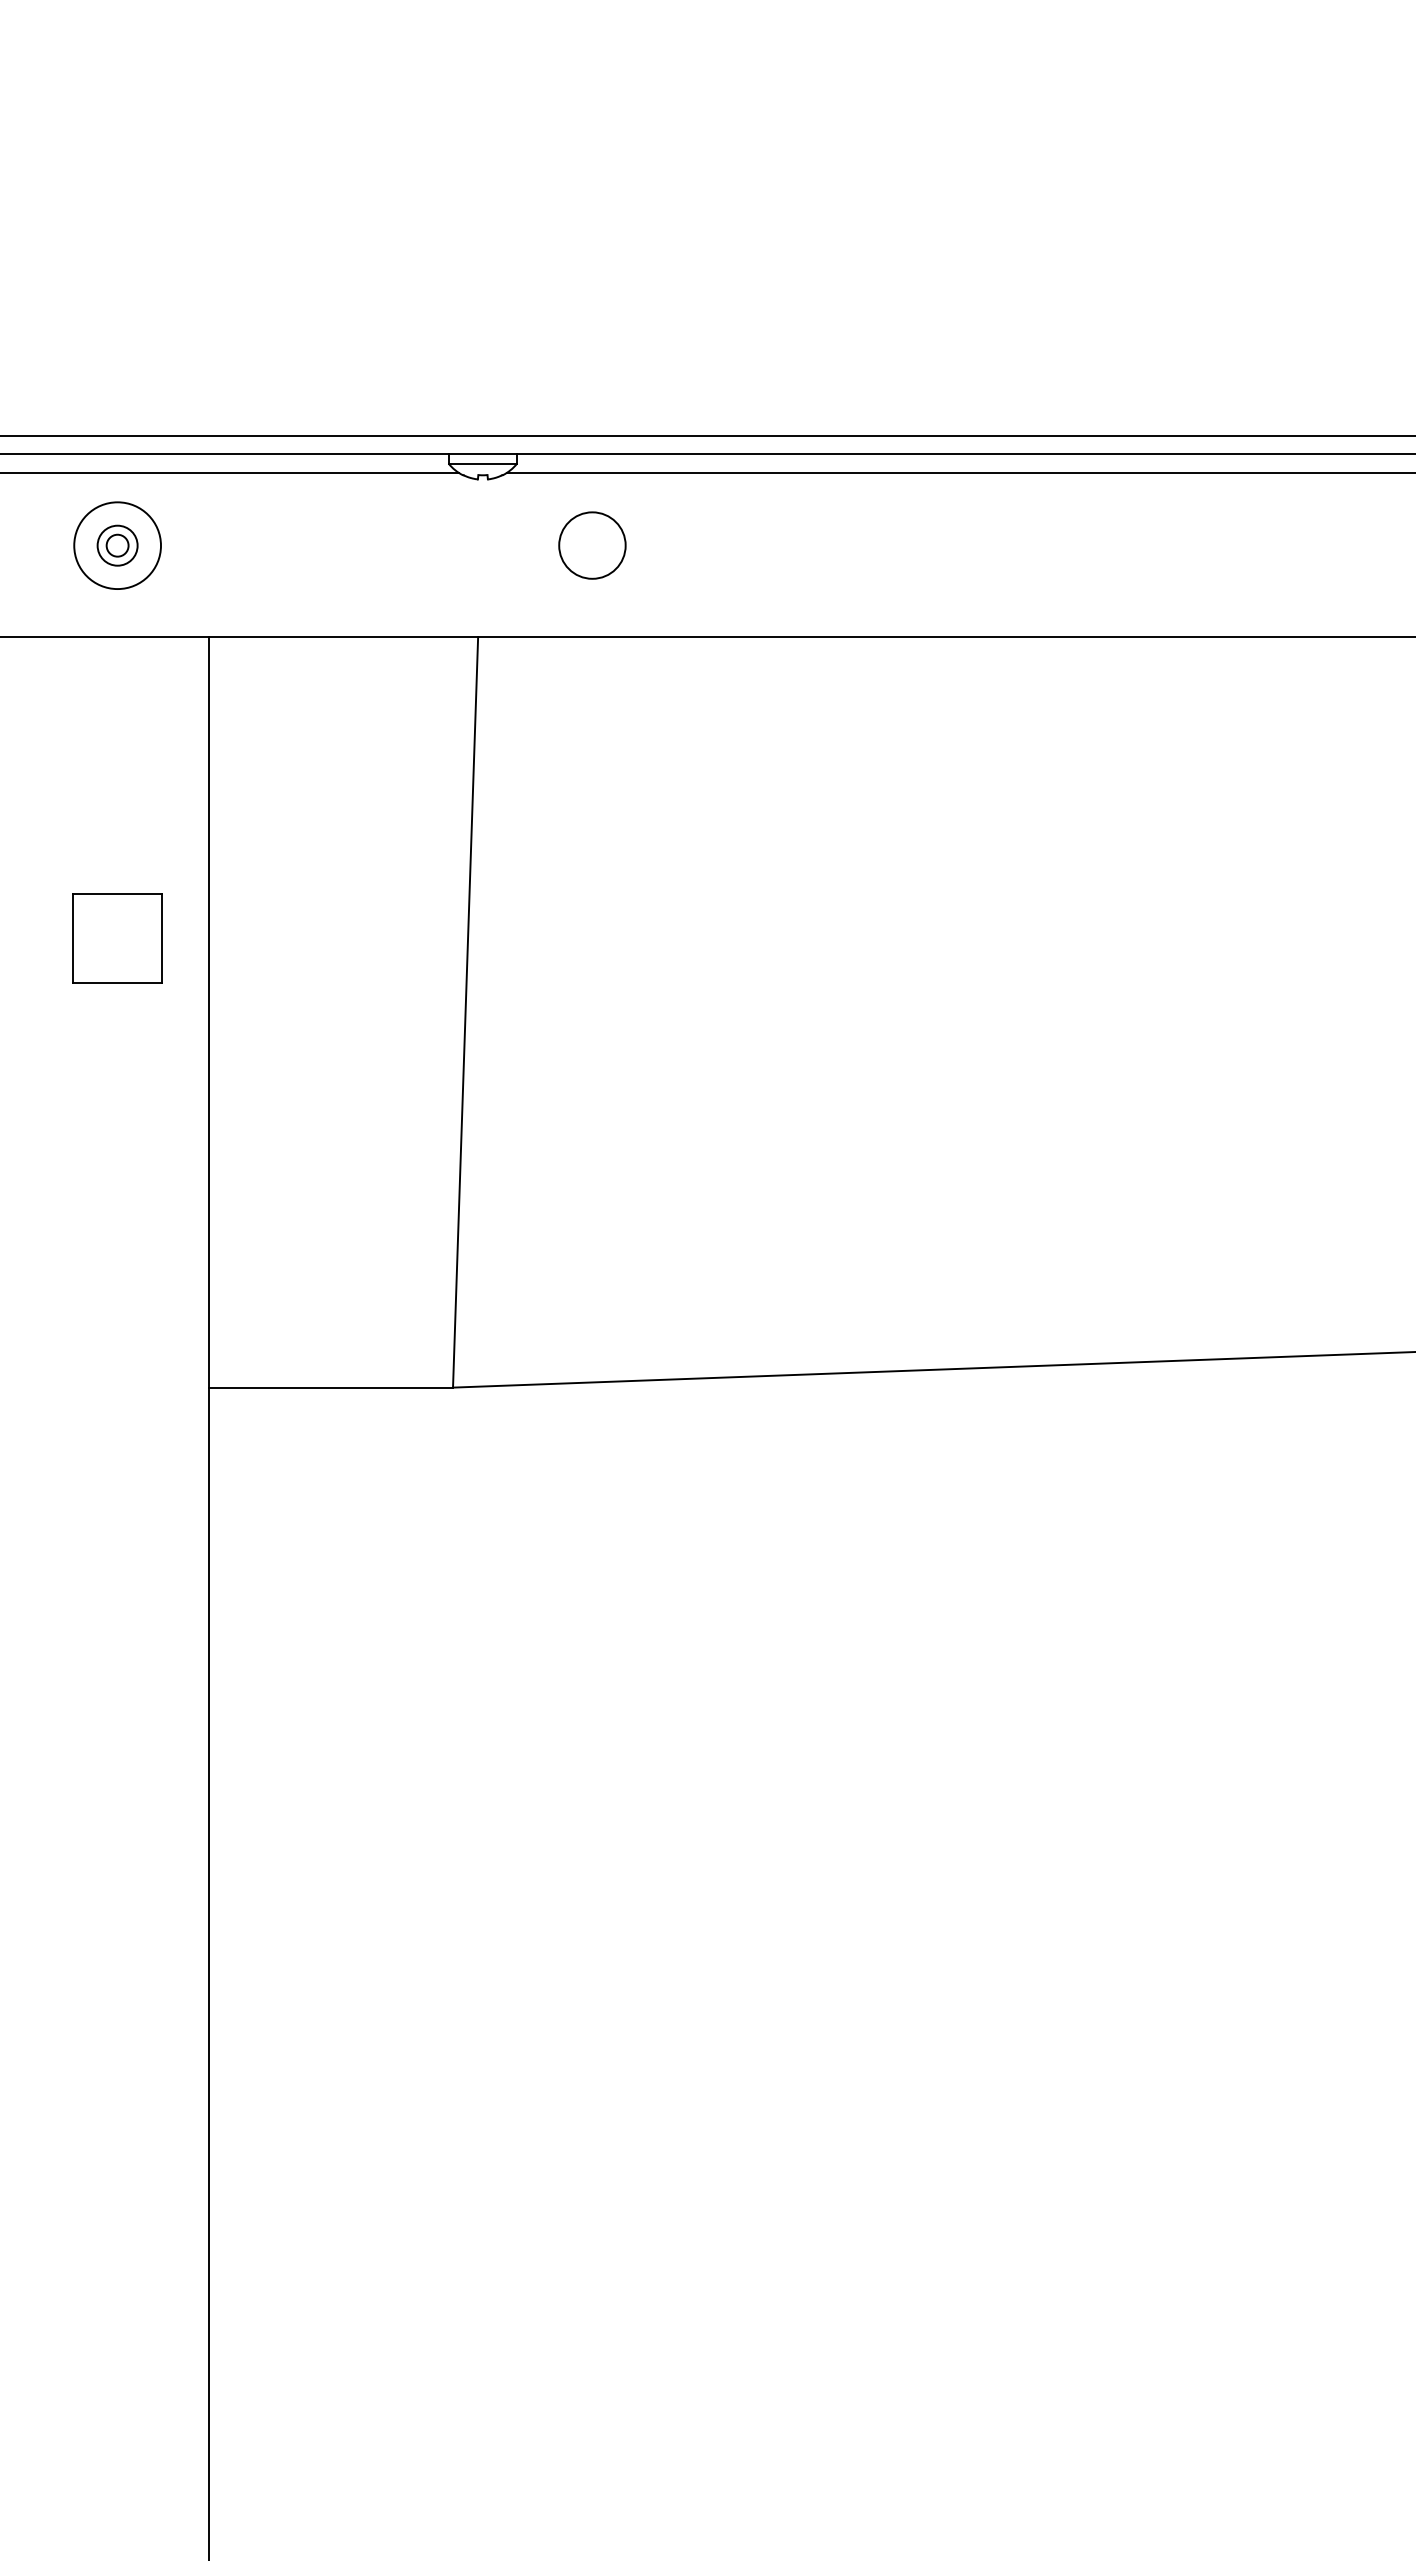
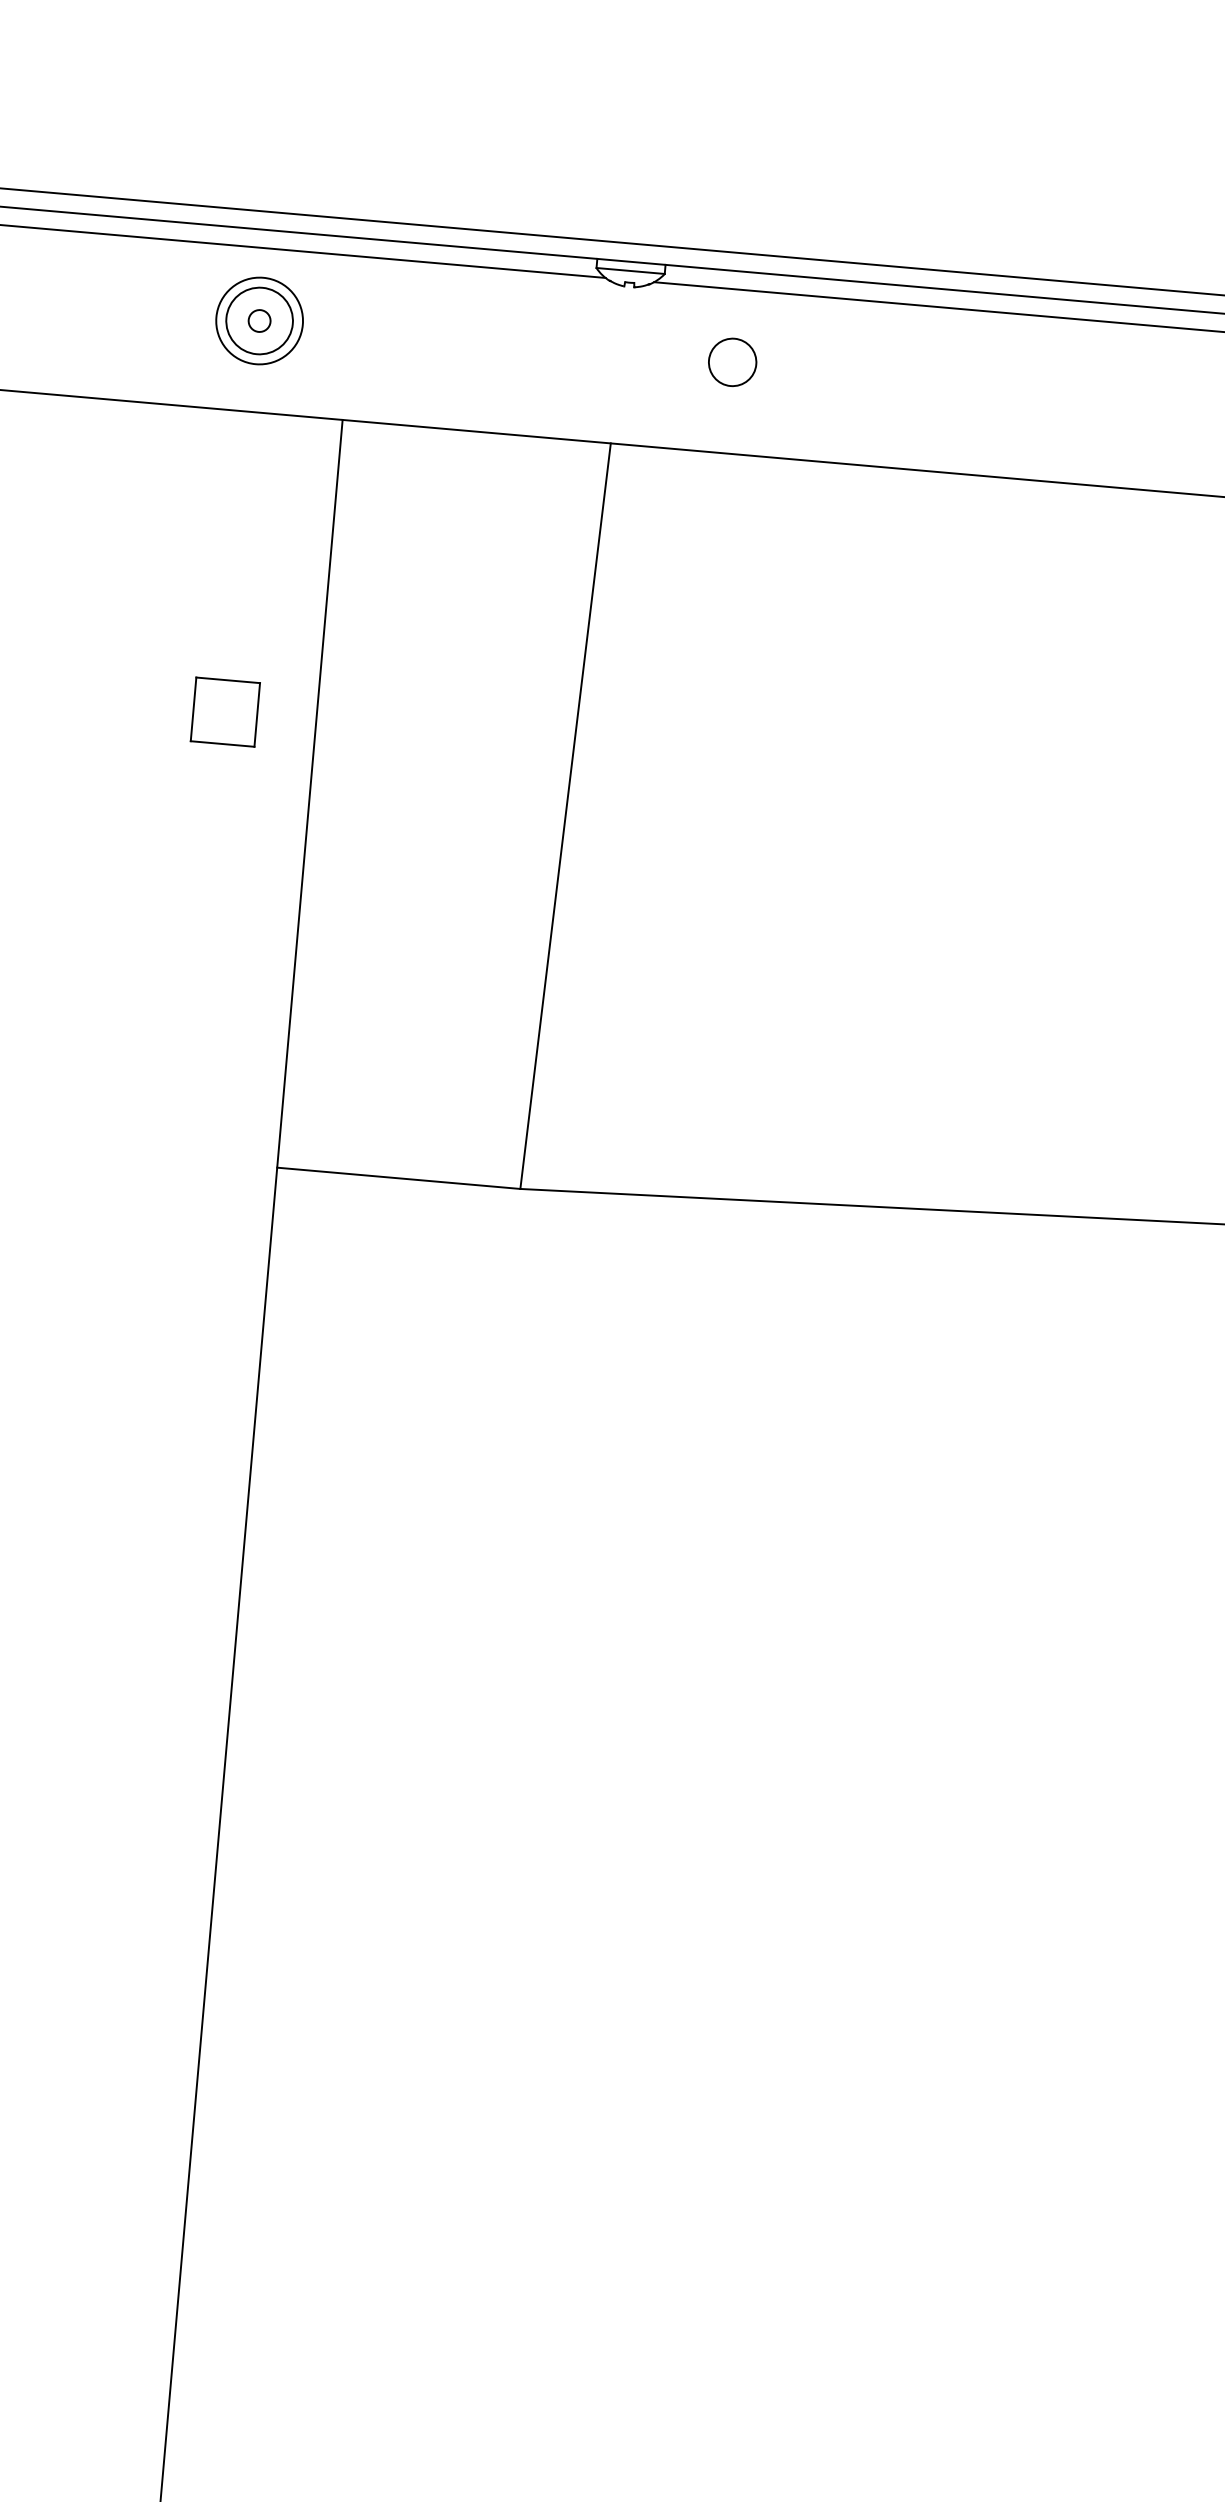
circle: (117, 545) -> (259, 320), size x1.67
circle: (592, 545) -> (732, 362), size x0.71
part: (117, 937) -> (225, 711), size x0.71

